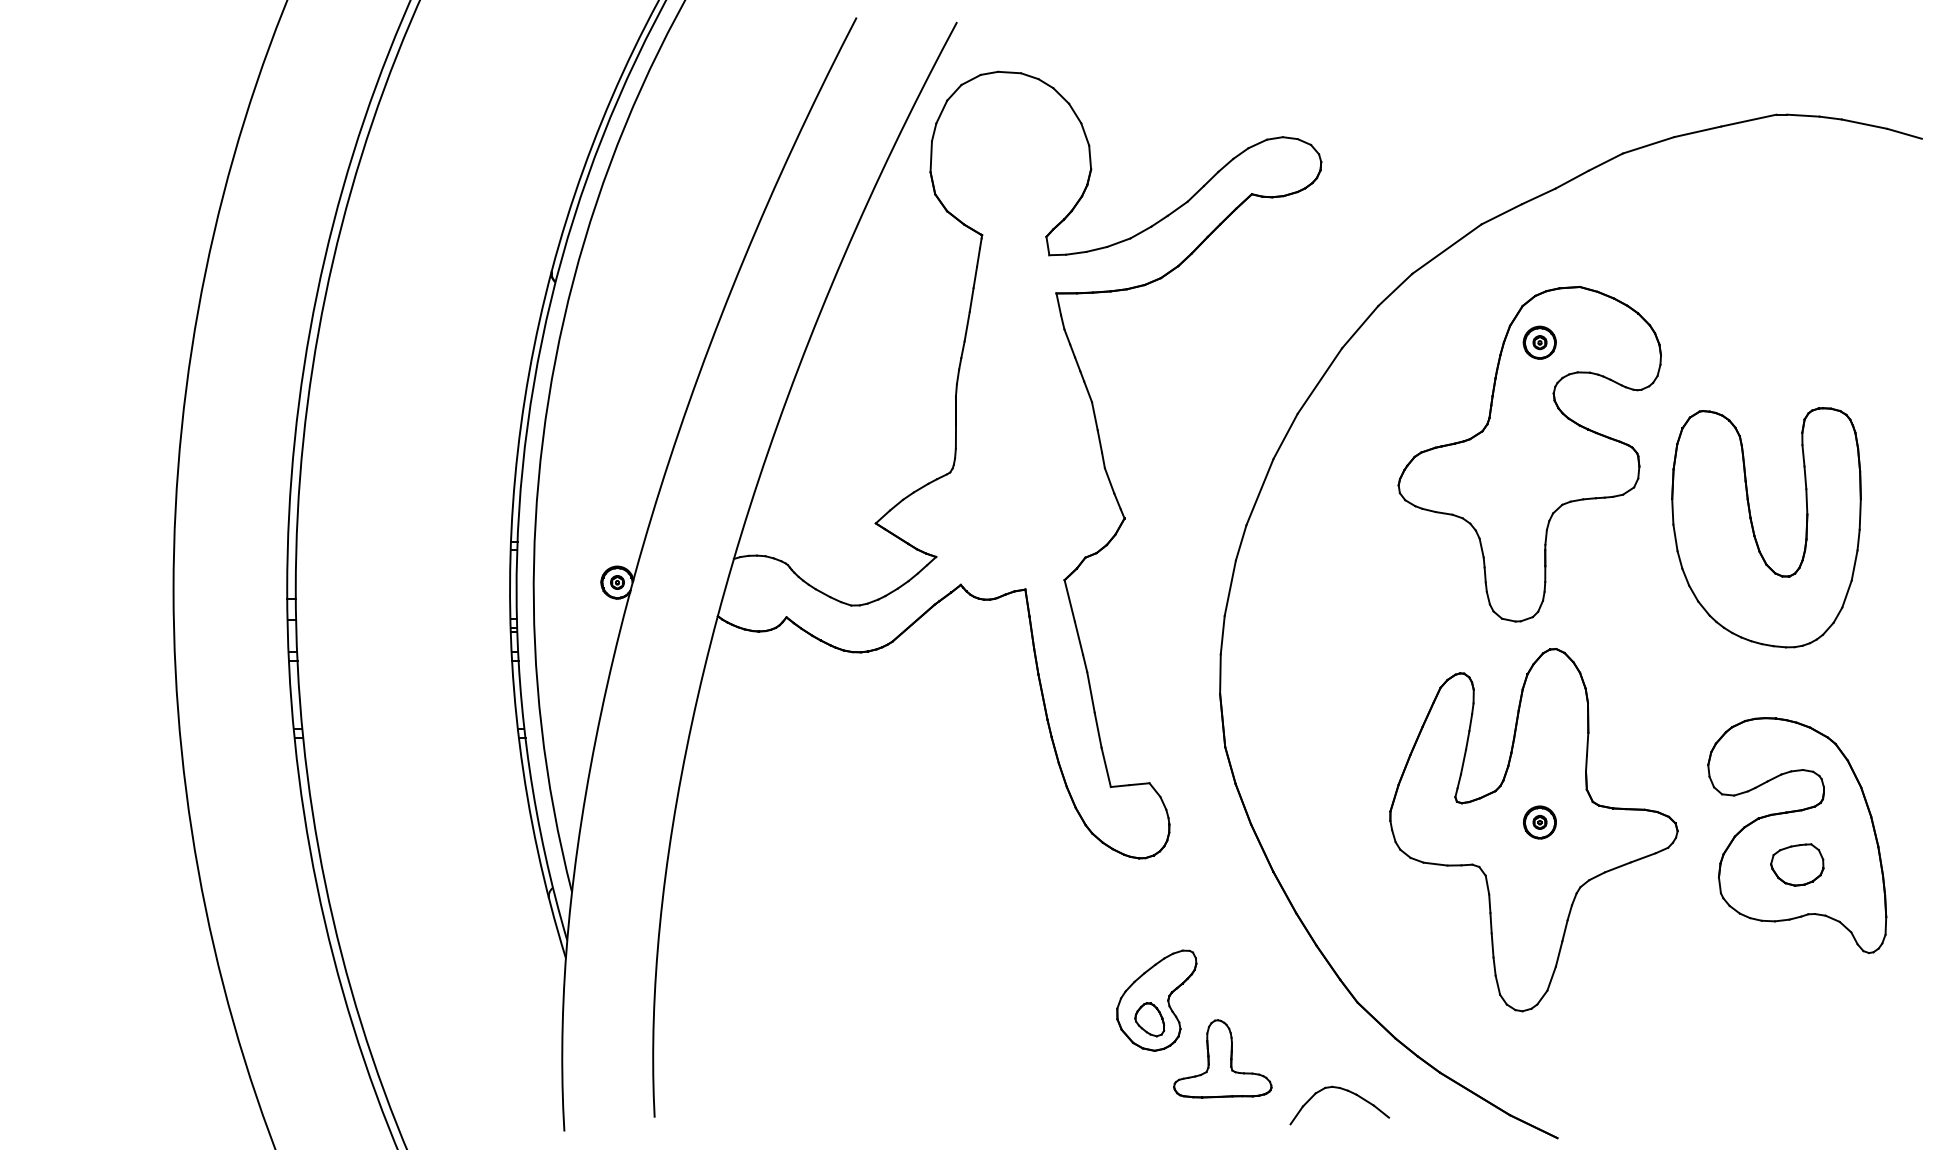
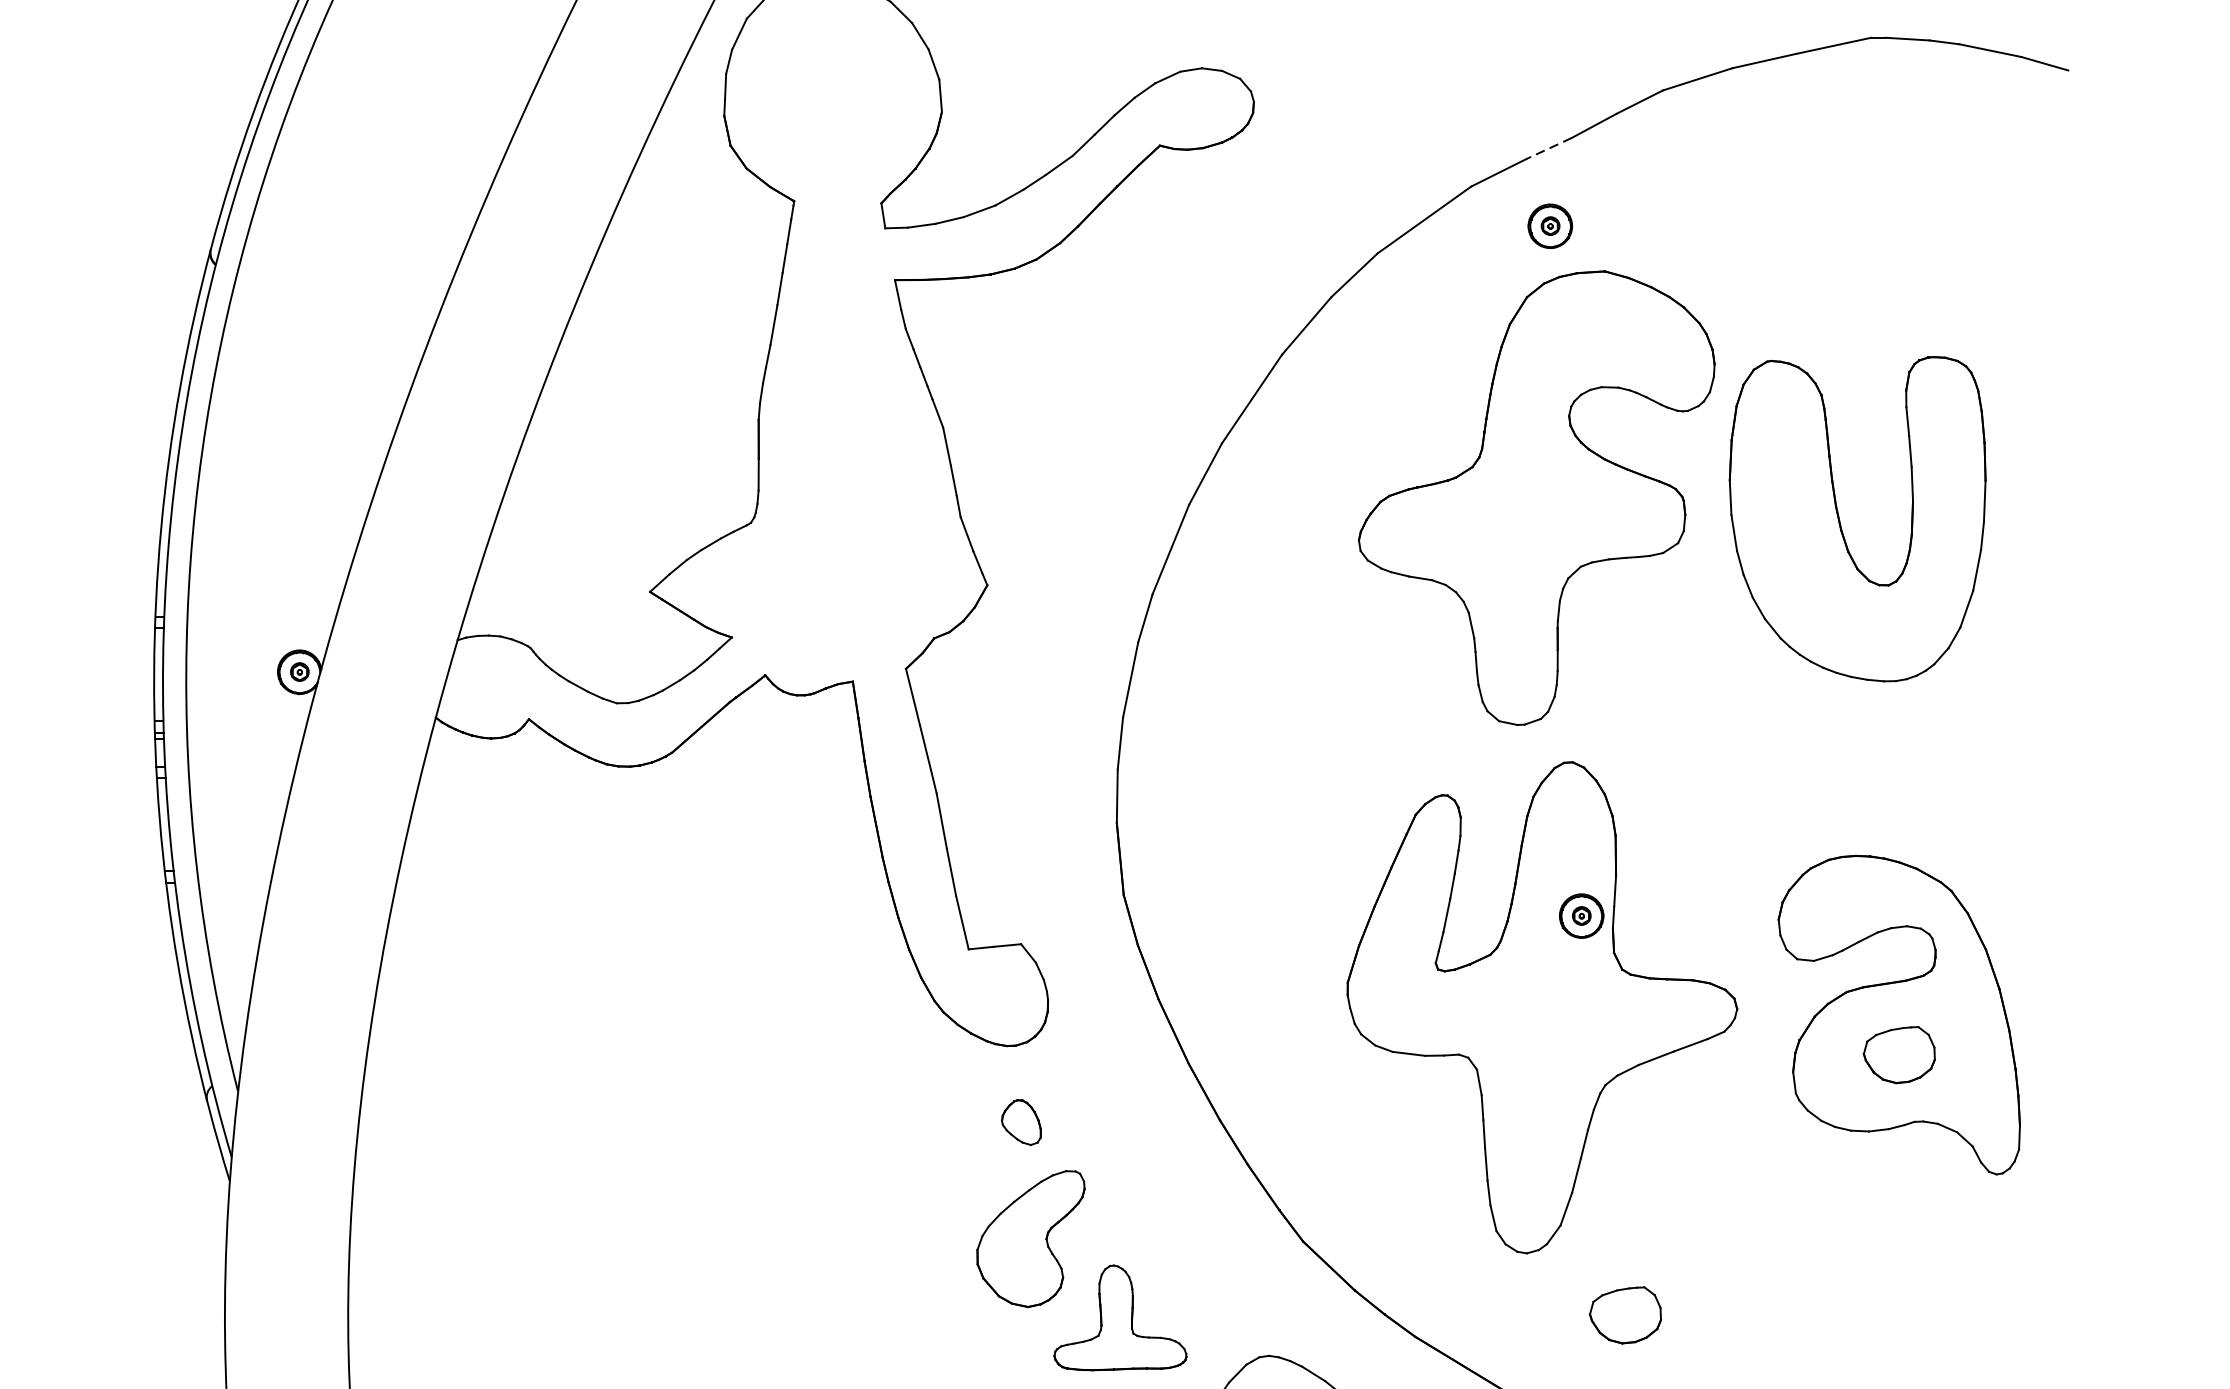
line: (1538, 196) -> (1548, 148), solid -> dashed
part: (1539, 342) -> (1549, 225), moved
part: (1754, 530) -> (1841, 522), moved
part: (1539, 822) -> (1581, 916), moved
part: (1149, 1019) -> (1021, 1122), moved
part: (1595, 1056) -> (1625, 1314), added

